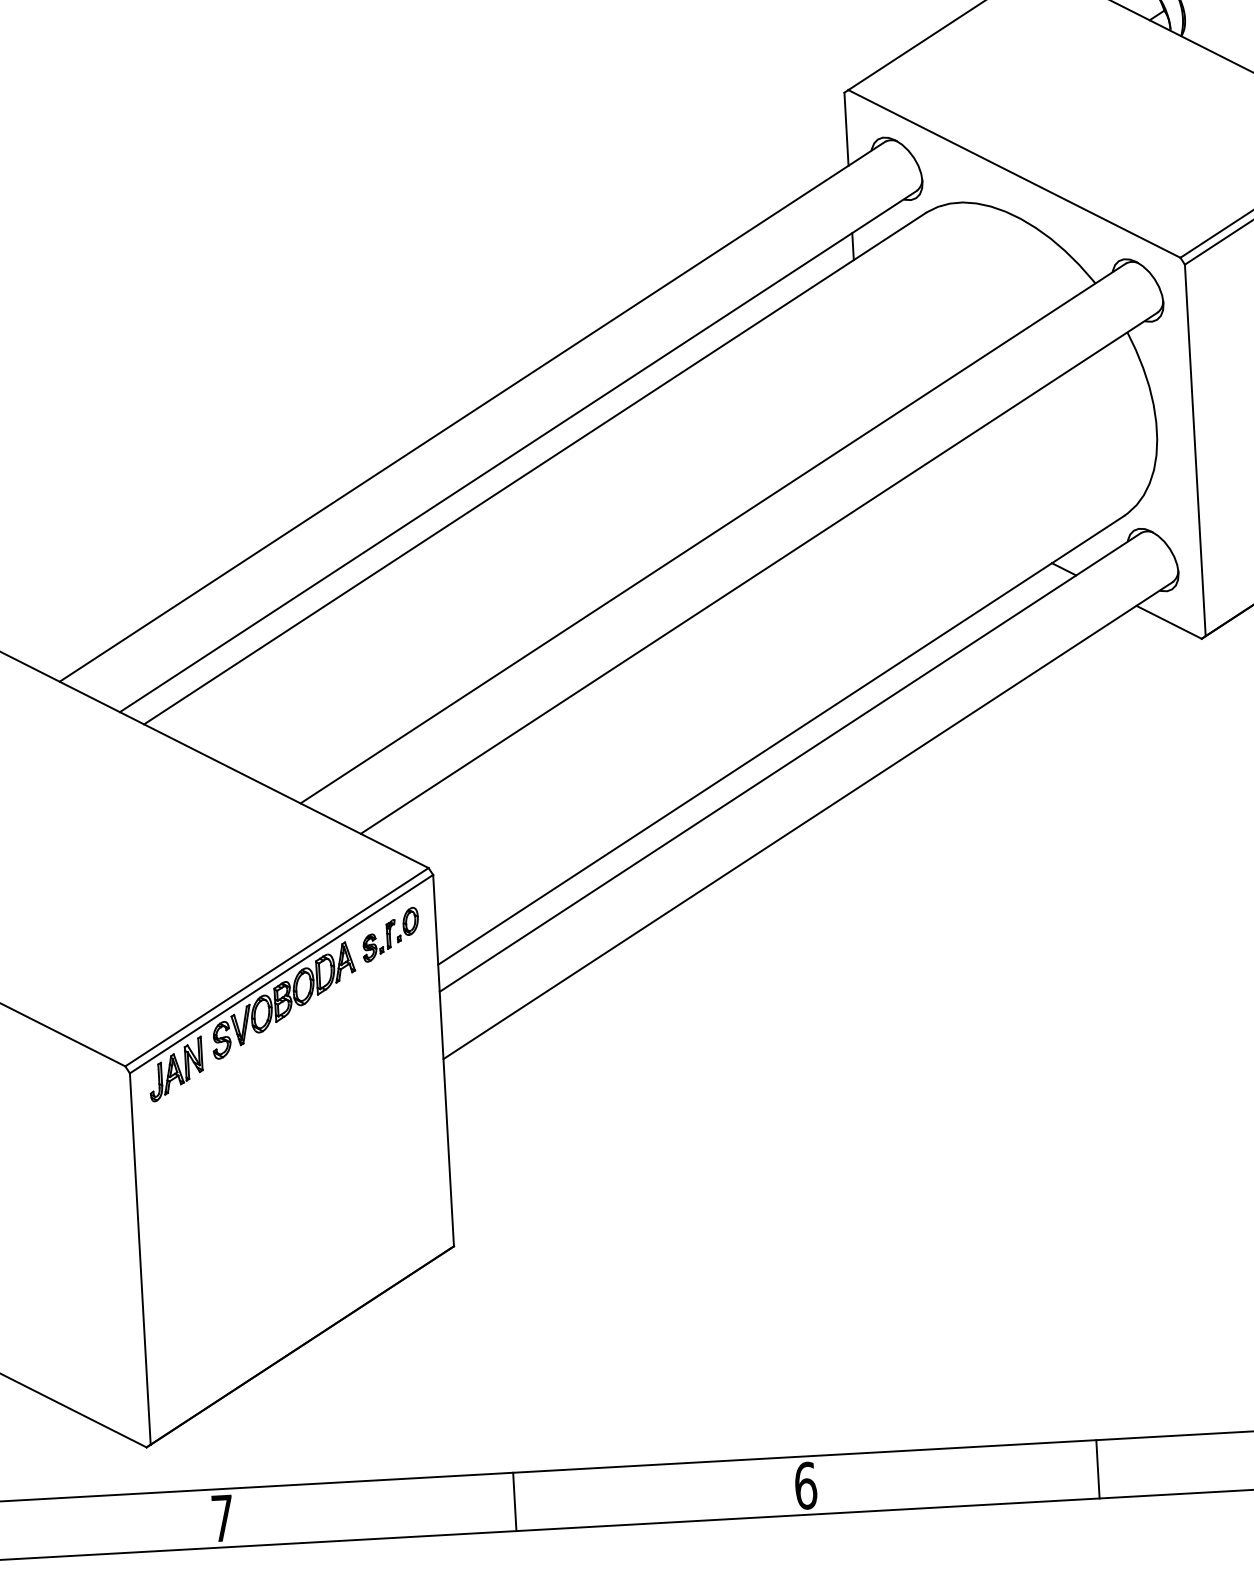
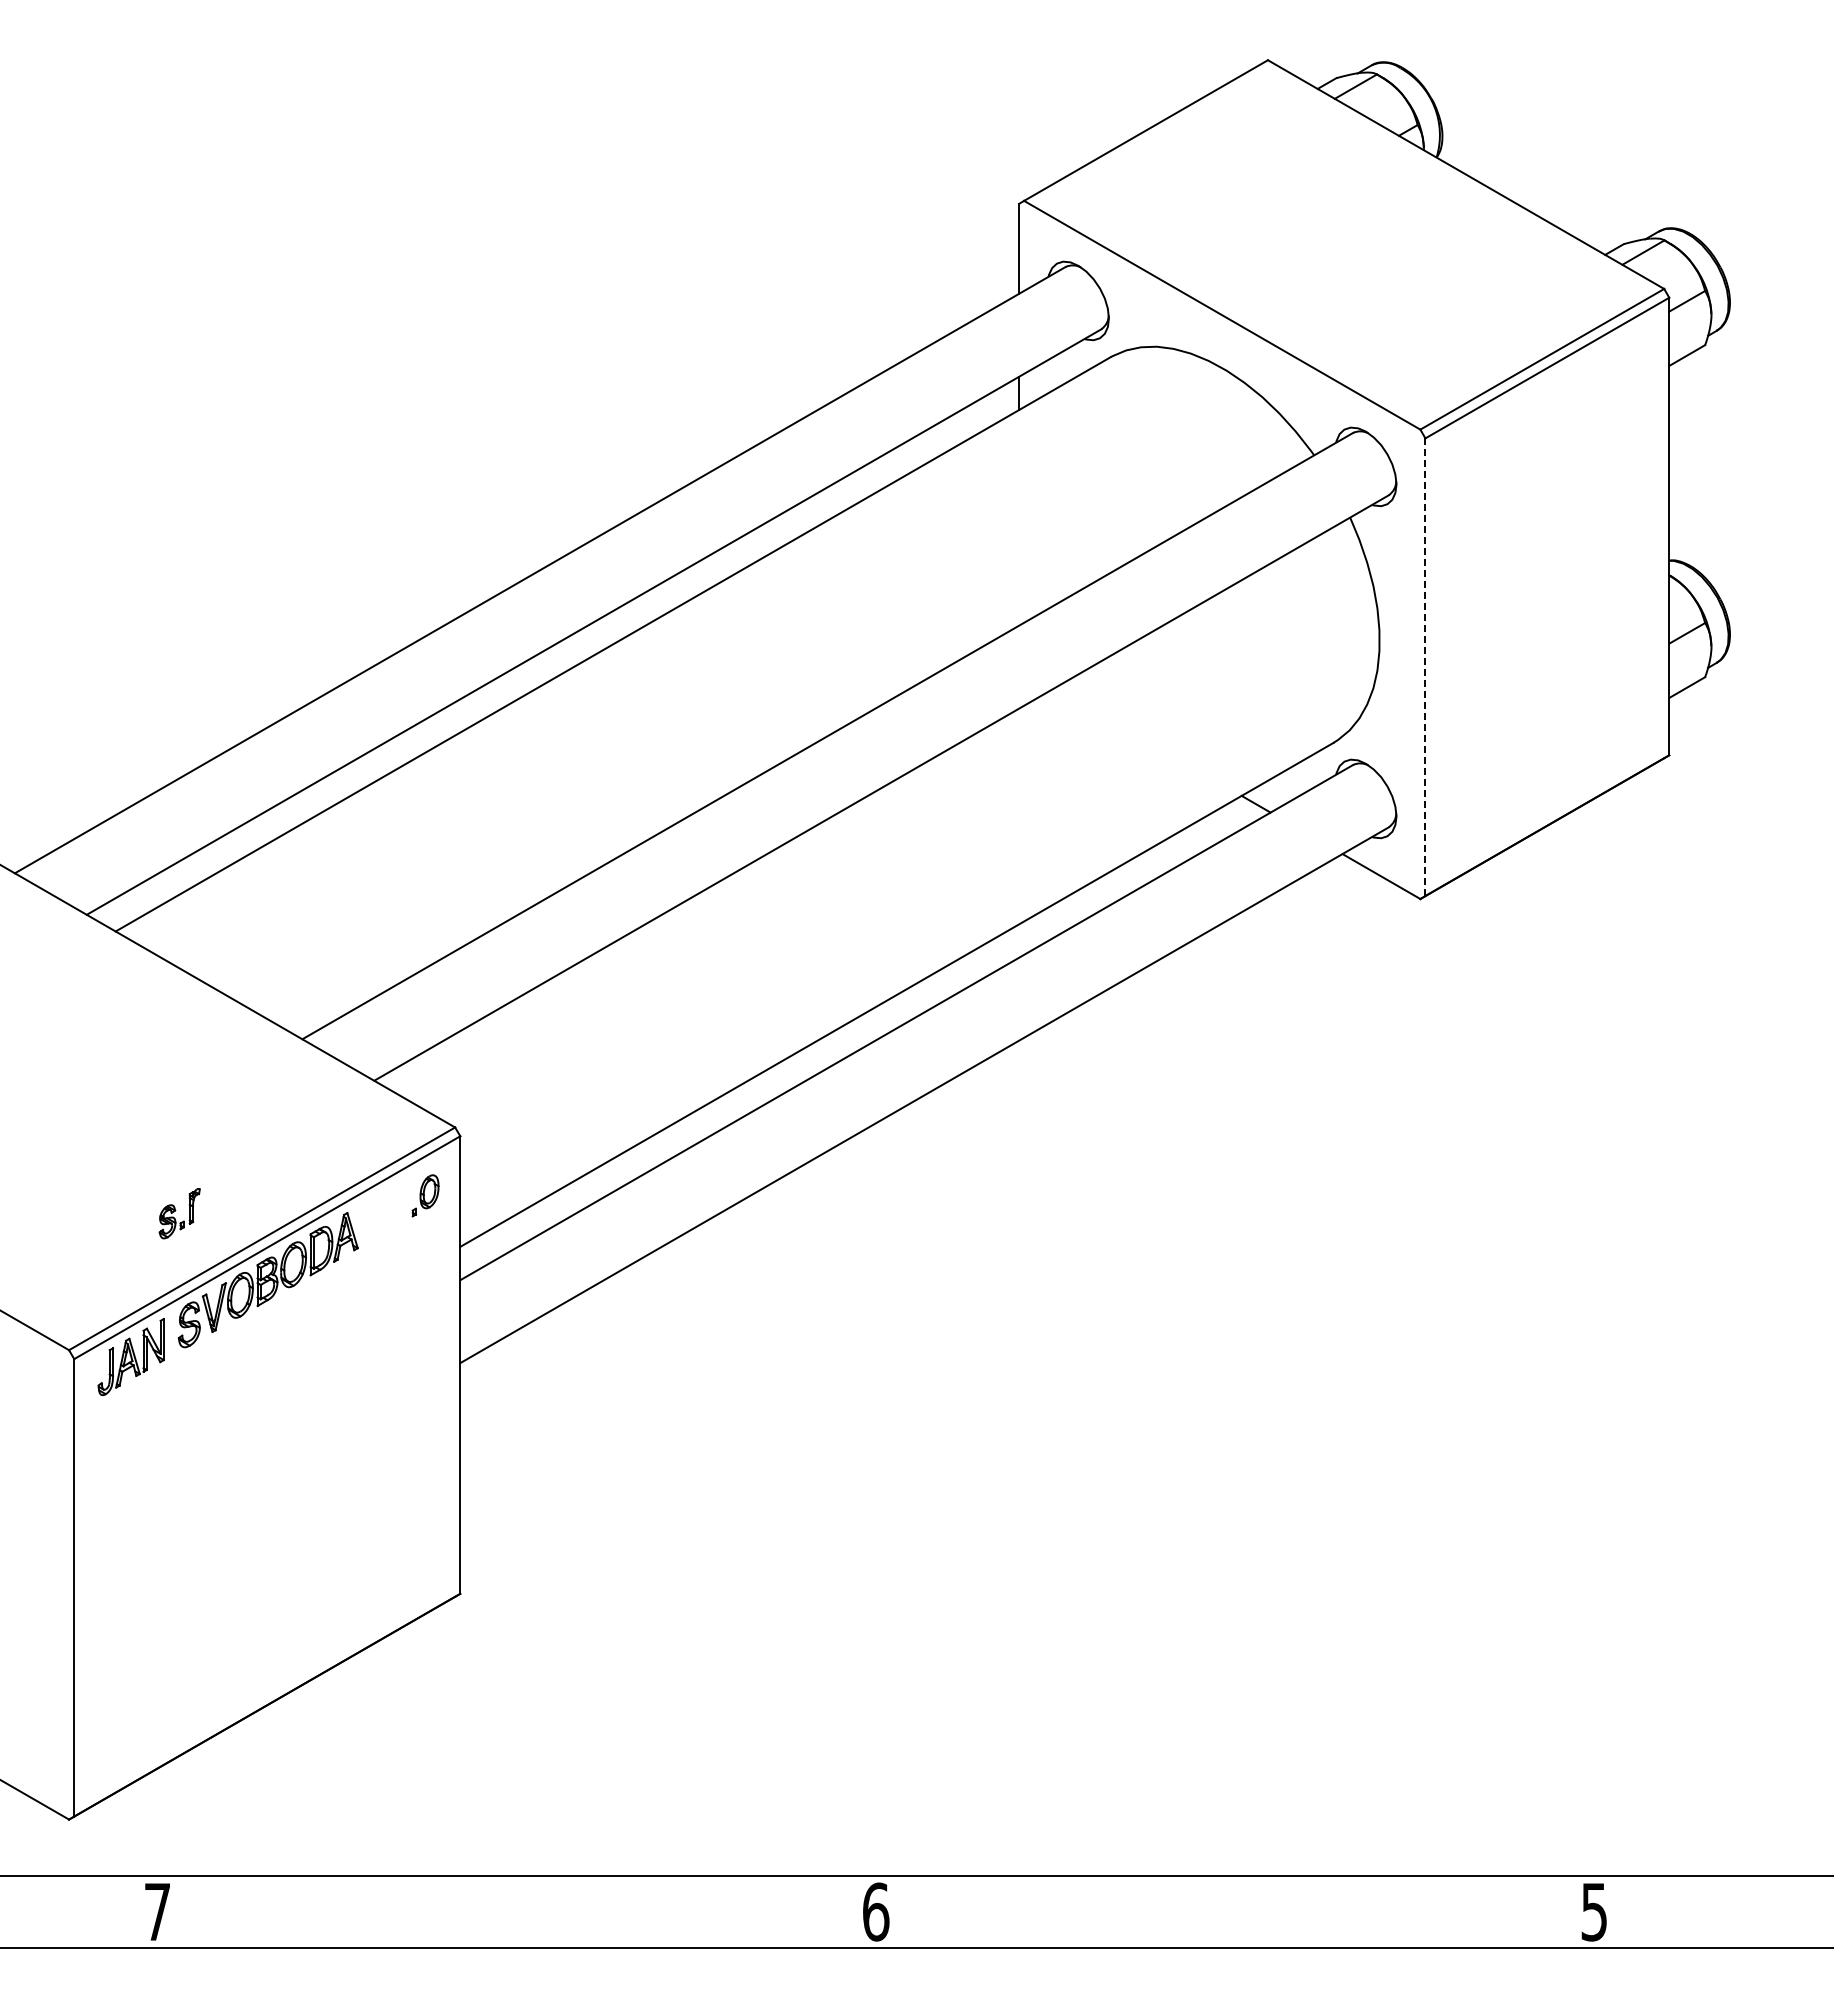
line: (1195, 450) -> (1425, 667), solid -> dashed
part: (379, 940) -> (179, 1213), moved
line: (1097, 1469) -> (1235, 1911), removed
line: (514, 1501) -> (517, 1911), removed

